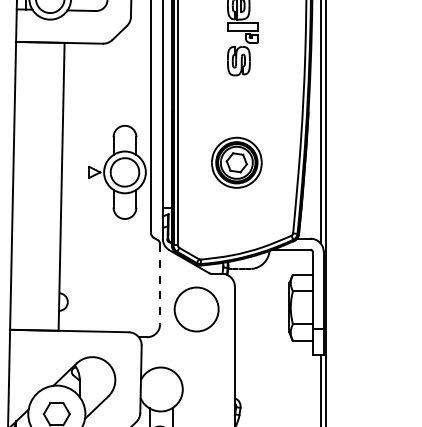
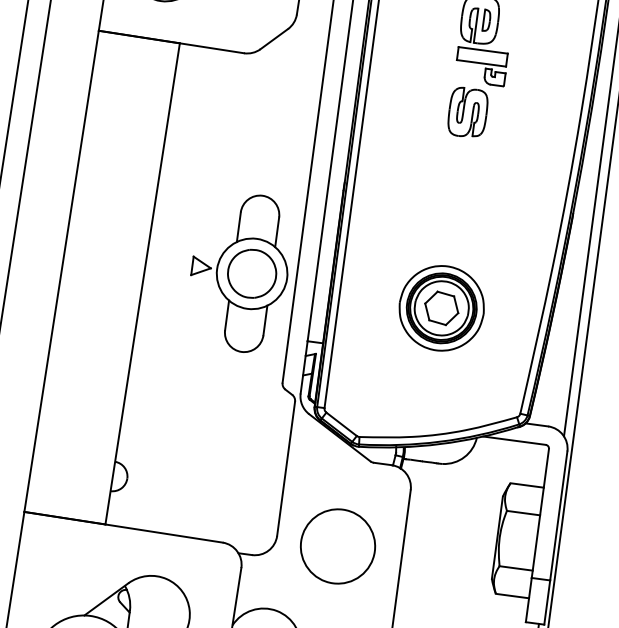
part: (236, 162) -> (441, 307), moved
line: (160, 284) -> (286, 469), dashed -> solid
circle: (196, 309) -> (337, 546), moved

